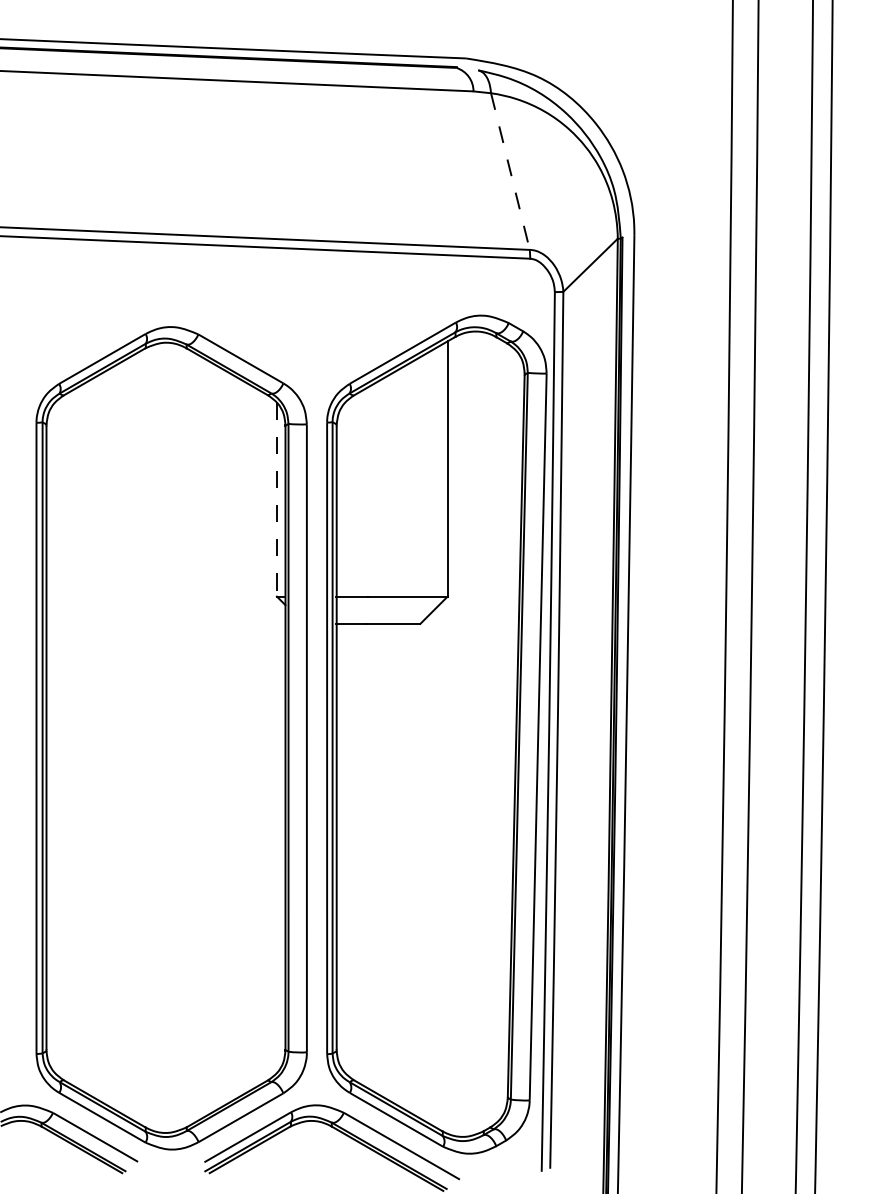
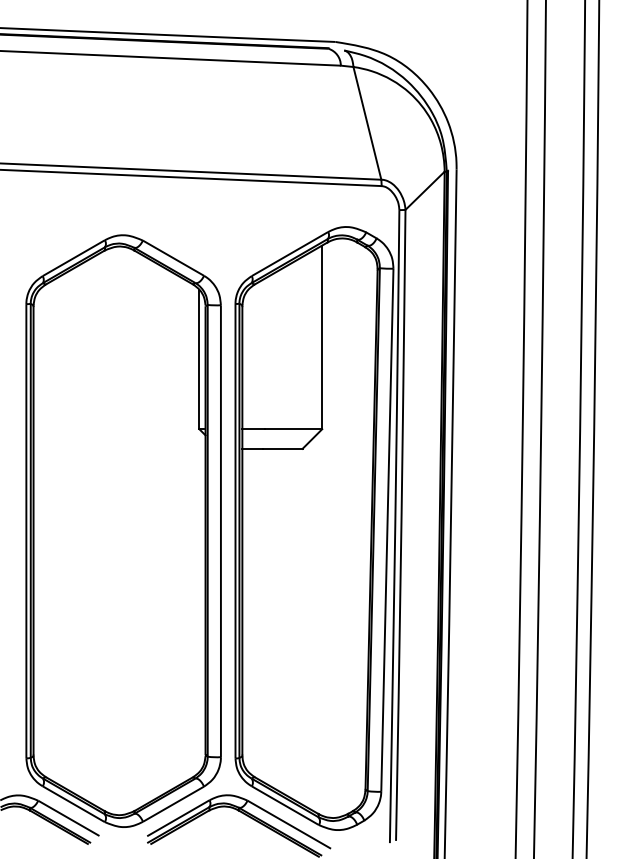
line: (510, 171) -> (367, 123), dashed -> solid
line: (277, 499) -> (199, 359), dashed -> solid

